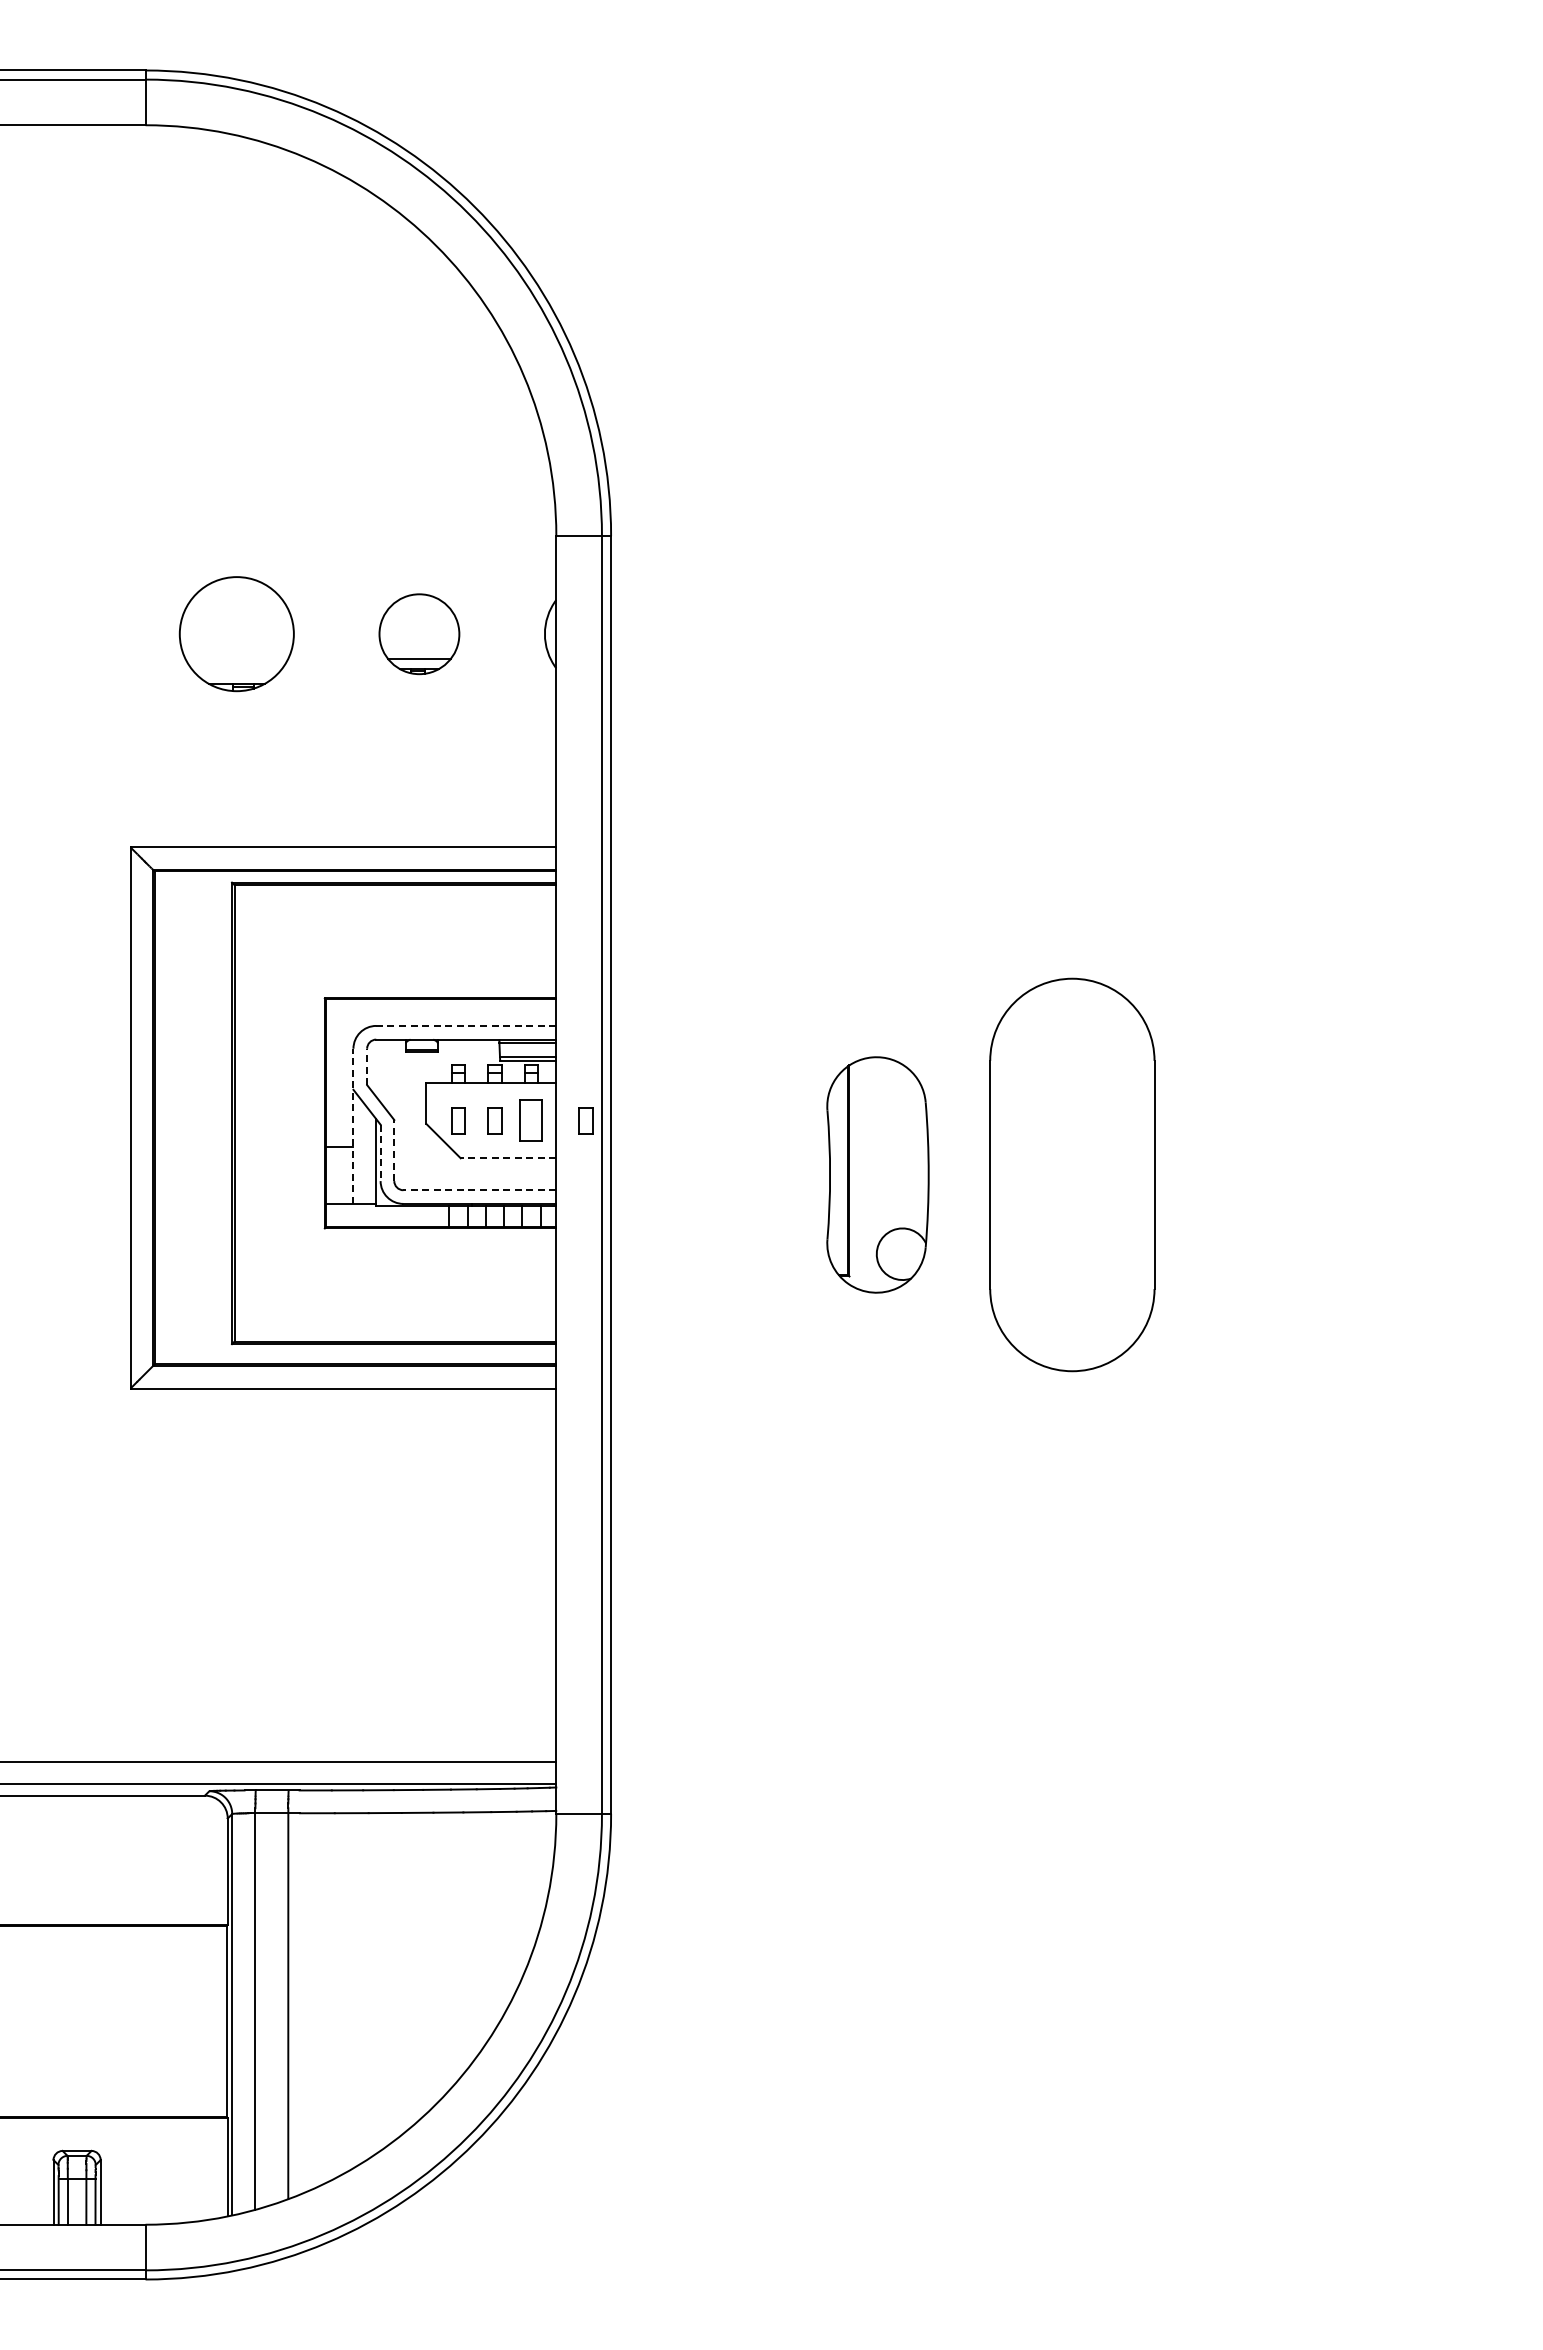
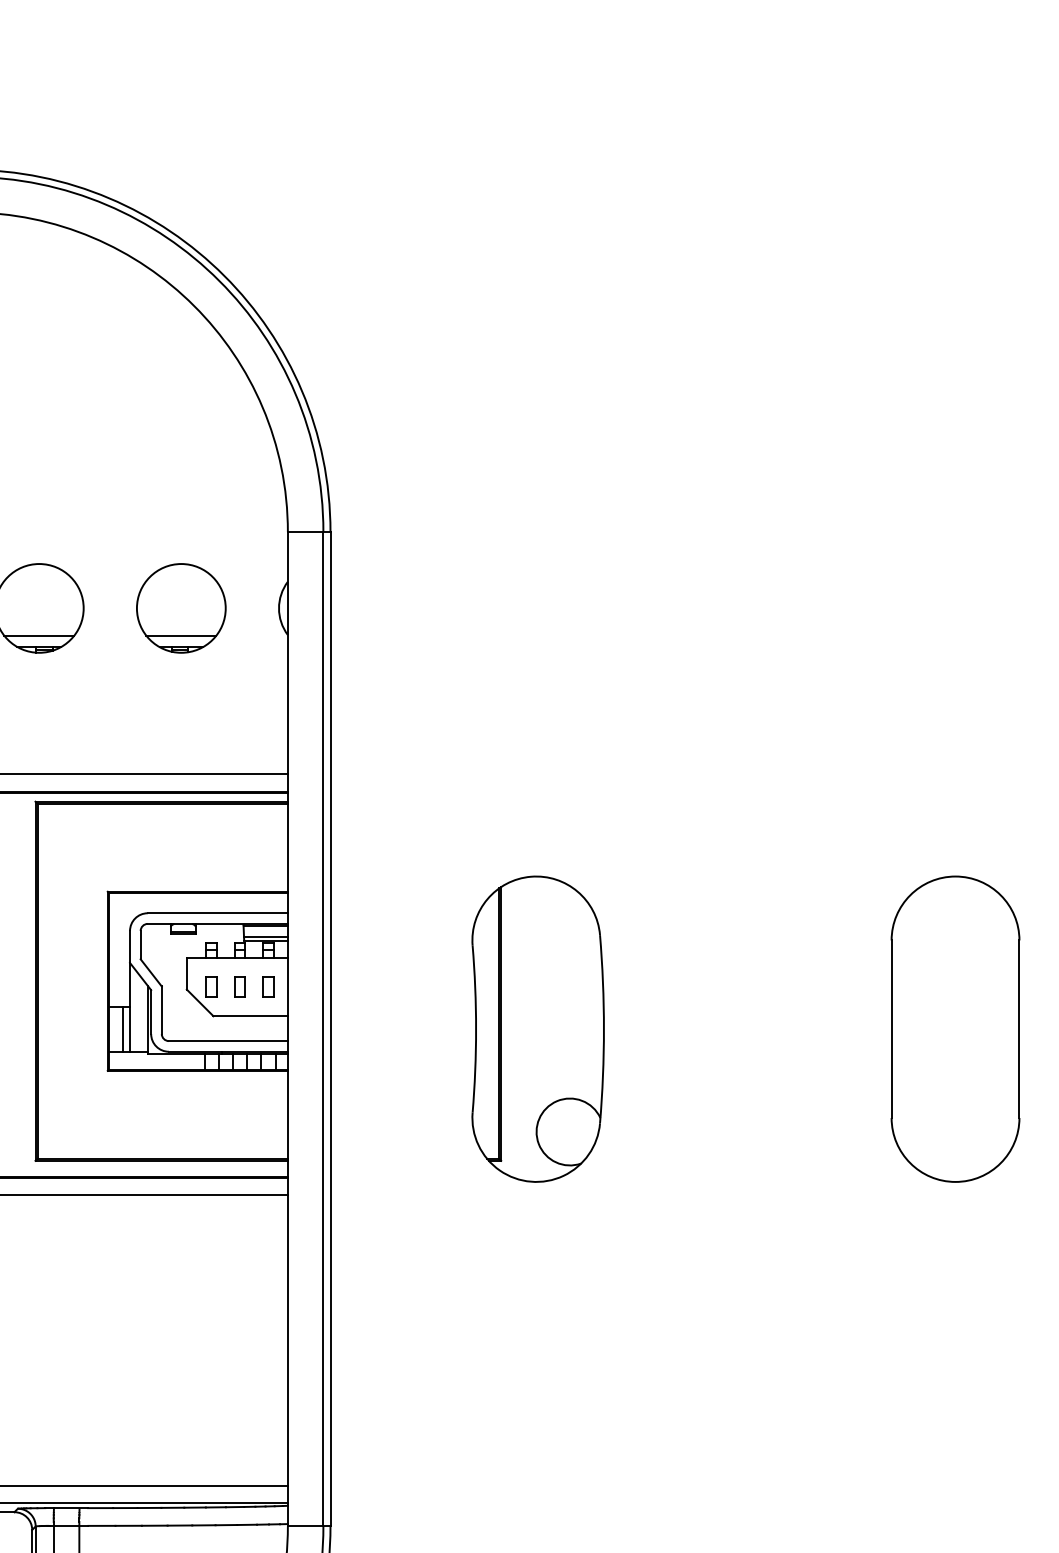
part: (419, 634) -> (181, 608), size x1.43
line: (236, 669) -> (39, 635), added
line: (465, 1025) -> (217, 912), dashed -> solid
line: (367, 1066) -> (140, 944), dashed -> solid
part: (531, 1120) -> (268, 986), size x0.62
part: (585, 1120) -> (310, 986), removed
line: (353, 1126) -> (130, 991), dashed -> solid
line: (394, 1150) -> (161, 1010), dashed -> solid
line: (380, 1153) -> (151, 1012), dashed -> solid
line: (508, 1158) -> (250, 1016), dashed -> solid
line: (344, 1174) -> (123, 1028), added
part: (877, 1174) -> (537, 1028), size x1.67
part: (1072, 1174) -> (955, 1028), moved
line: (479, 1190) -> (228, 1041), dashed -> solid

